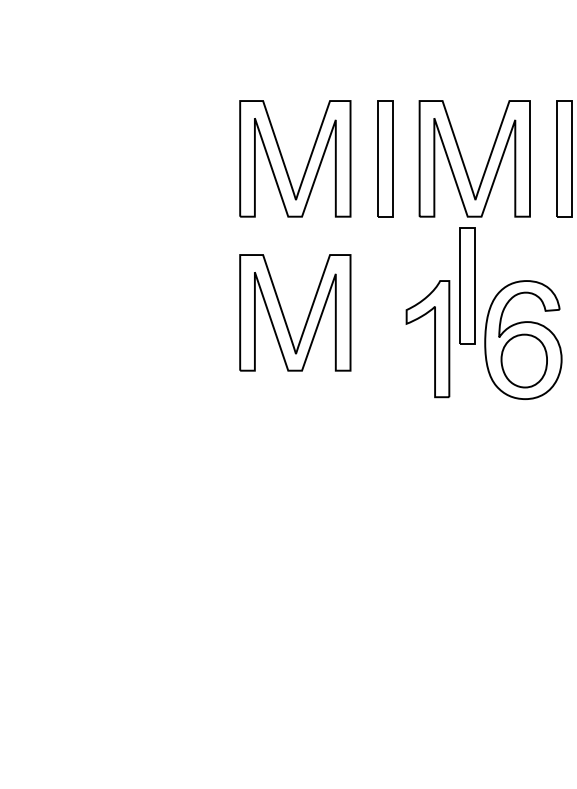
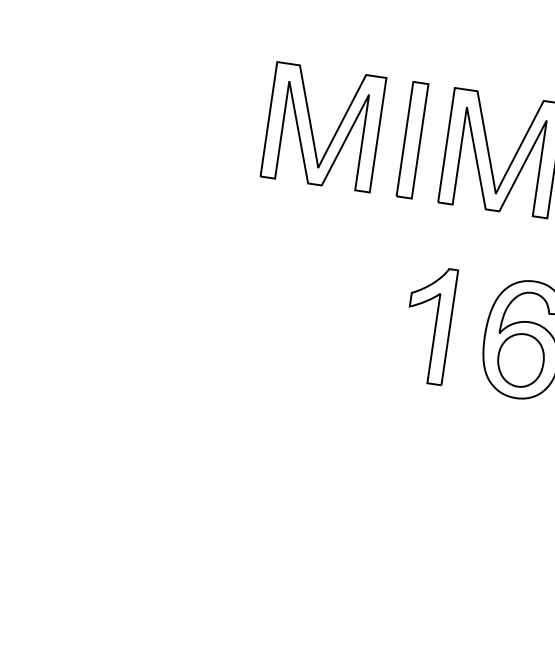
part: (467, 285) -> (475, 277), removed
part: (284, 315) -> (290, 280), removed

